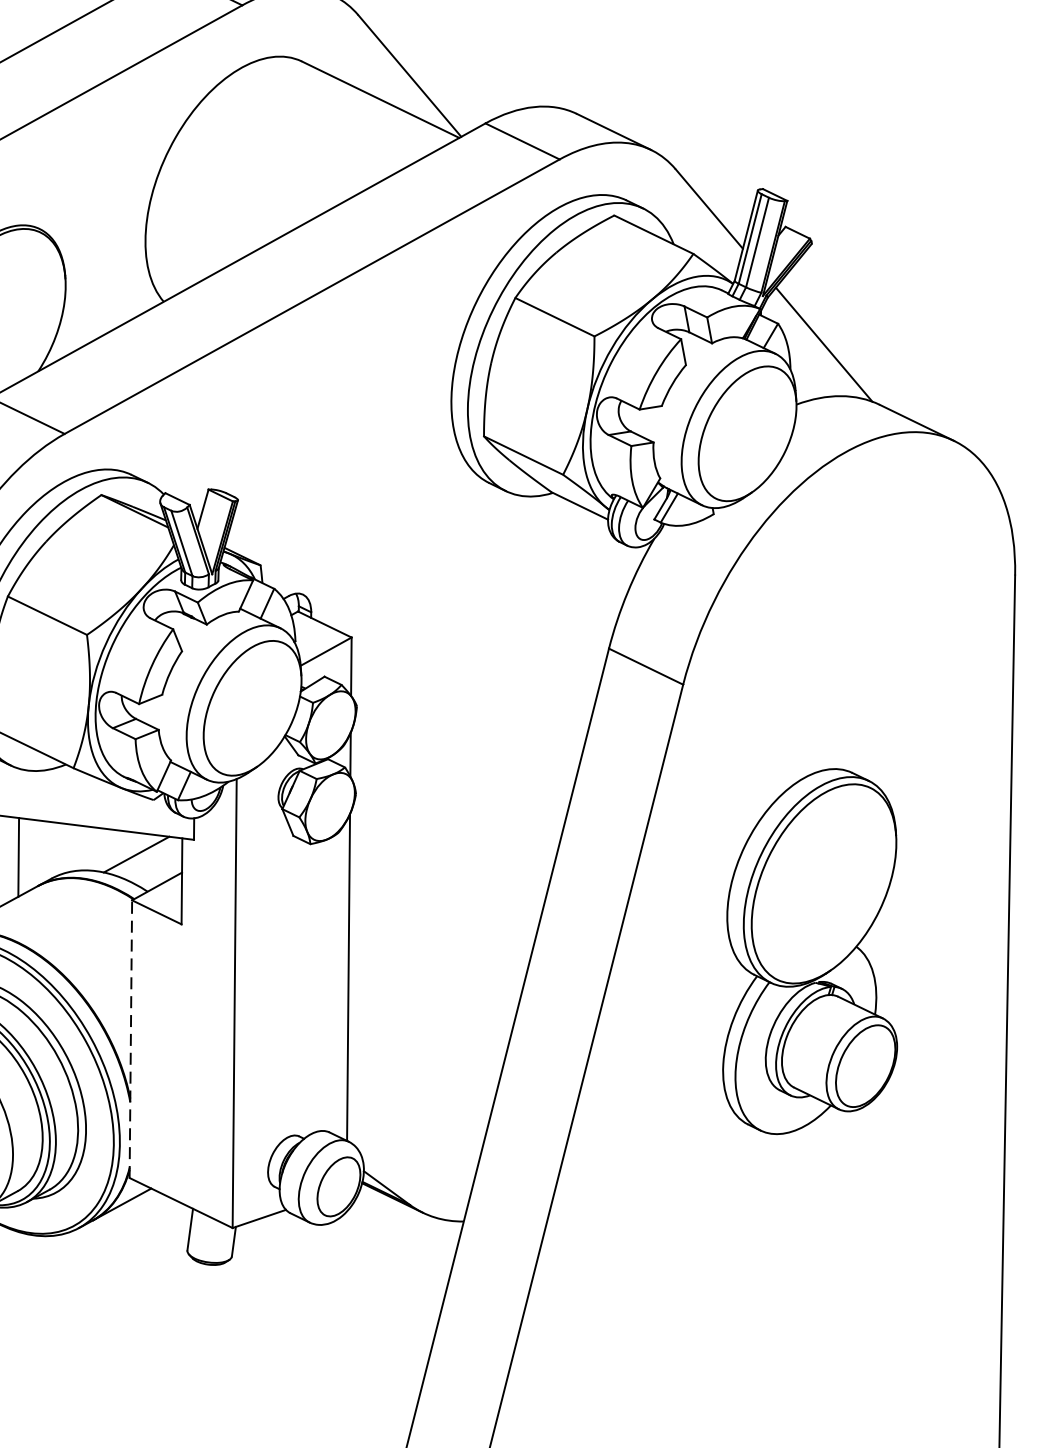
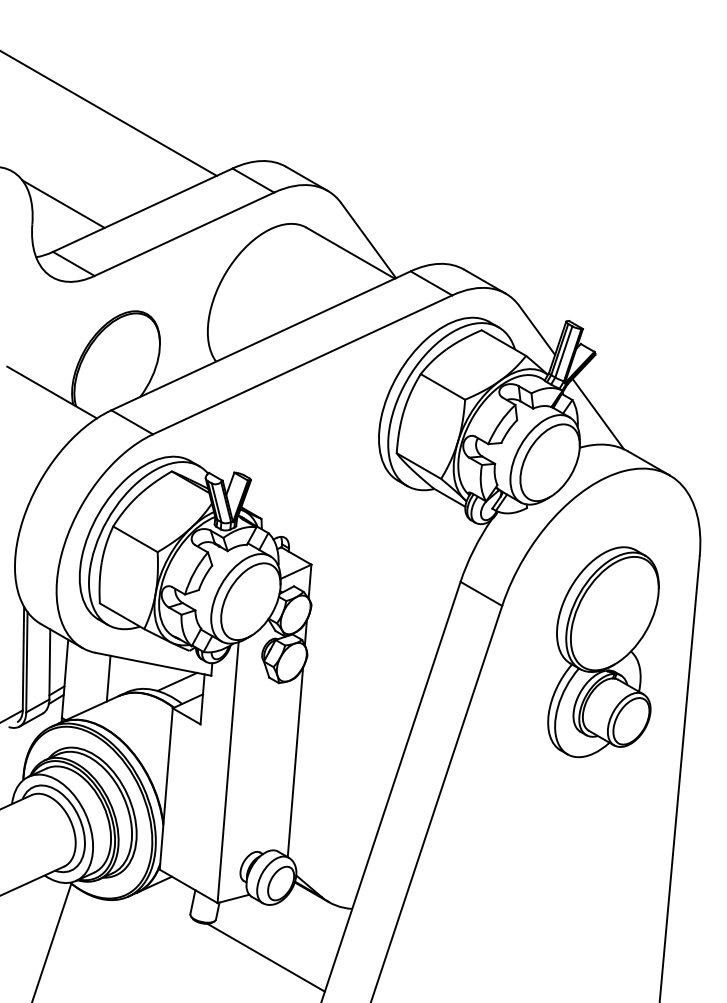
part: (809, 951) -> (603, 652), moved
line: (131, 1039) -> (166, 789), dashed -> solid
line: (321, 1315) -> (265, 957), added

